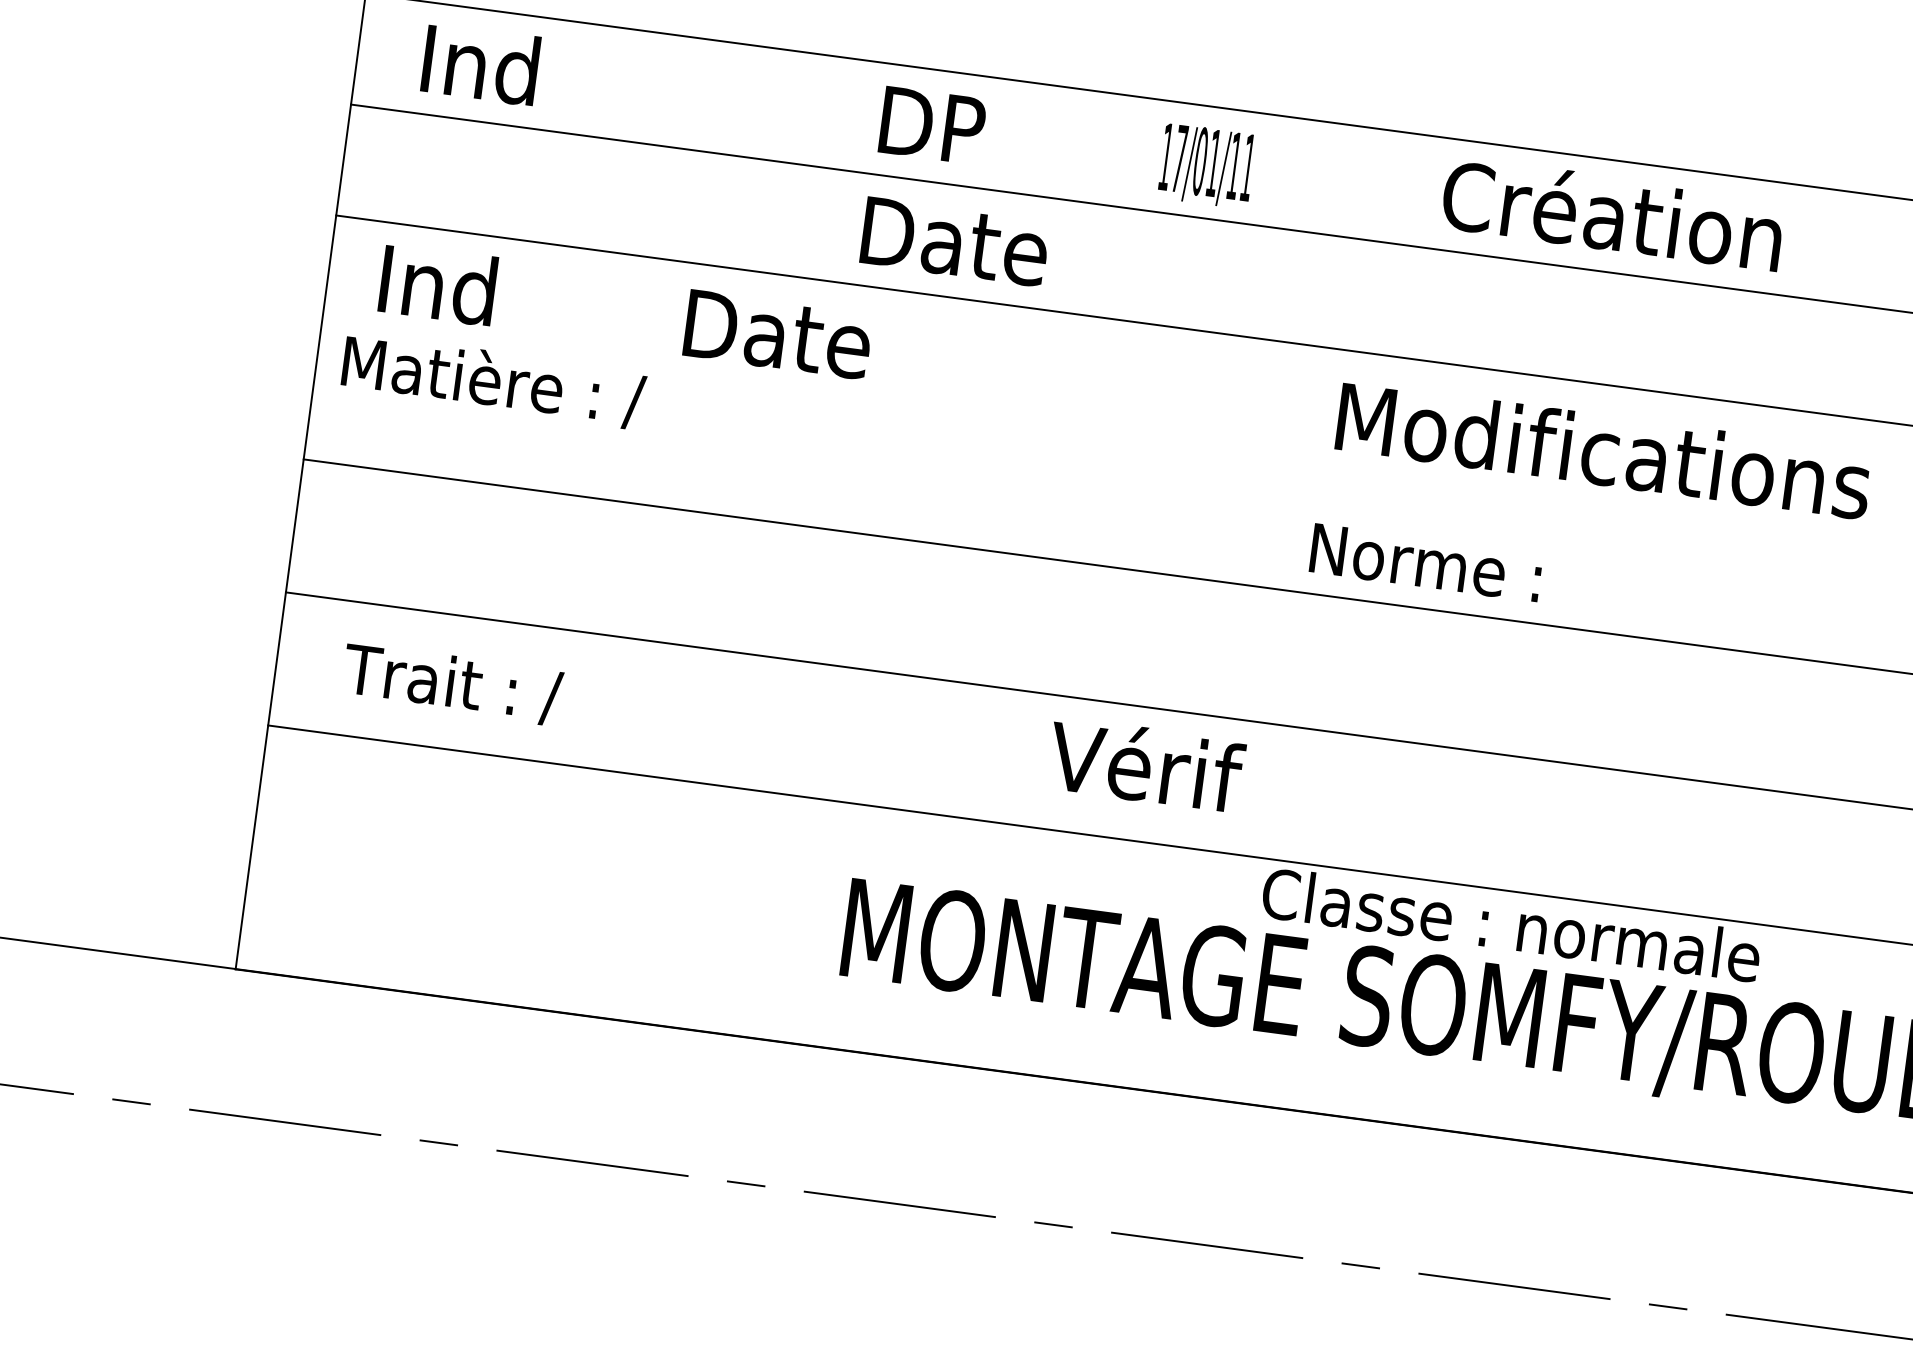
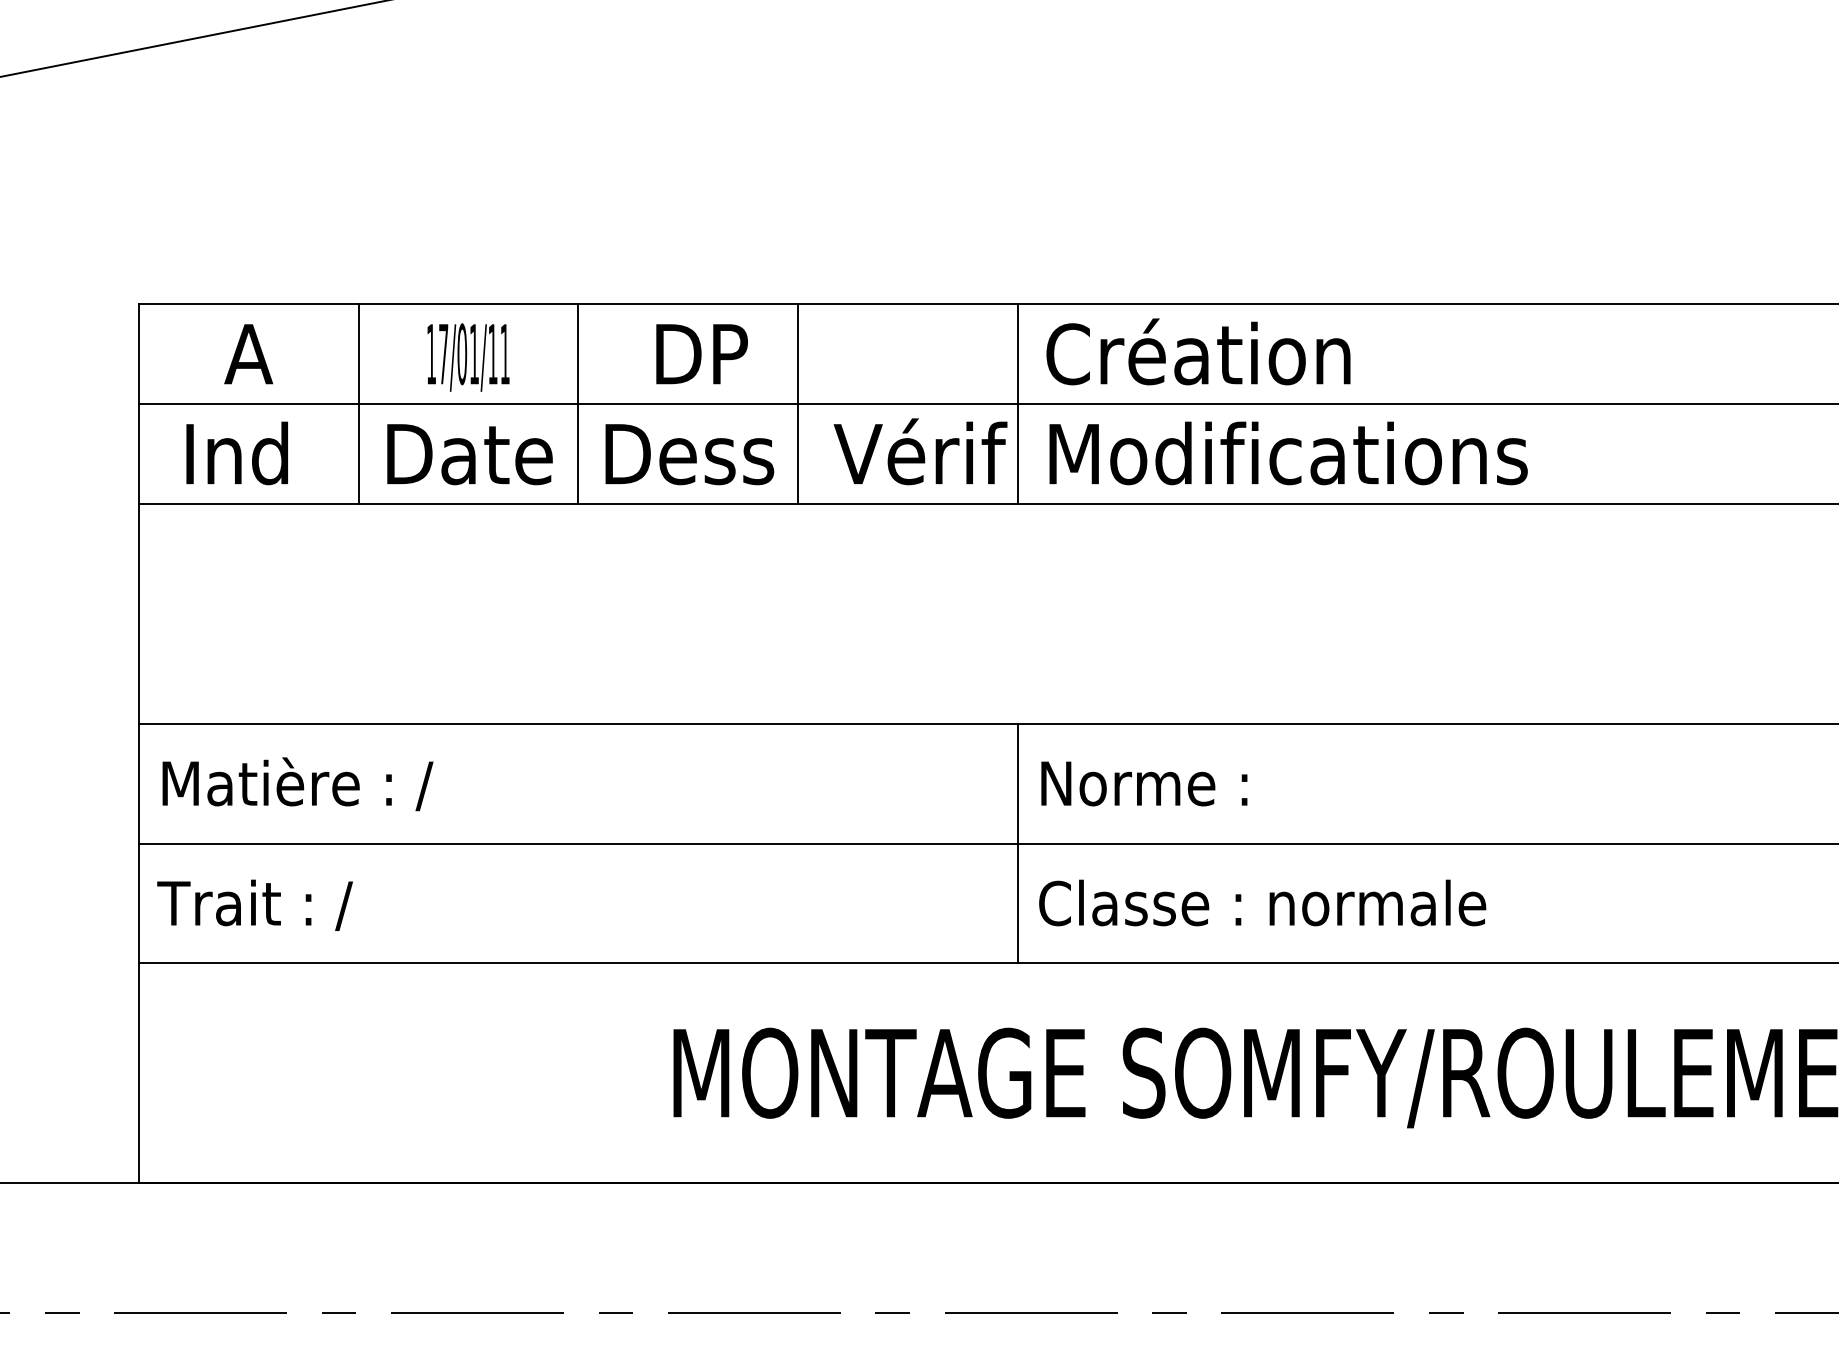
text: (480, 64) -> (248, 353), Ind -> A
text: (932, 125) -> (701, 354), moved
line: (594, 137) -> (358, 404), added
text: (1206, 166) -> (468, 357), moved
line: (839, 170) -> (578, 404), added
line: (1082, 202) -> (797, 404), added
text: (1613, 213) -> (1198, 351), moved
line: (1326, 235) -> (1017, 404), added
text: (954, 242) -> (689, 454), Date -> Dess
text: (437, 284) -> (236, 453), moved
text: (777, 334) -> (469, 454), moved
text: (493, 381) -> (297, 784), moved
text: (1604, 450) -> (1288, 453), moved
text: (1426, 562) -> (1144, 783), moved
text: (451, 683) -> (254, 904), moved
line: (1261, 722) -> (1017, 843), added
text: (1146, 764) -> (920, 451), moved
text: (1511, 924) -> (1262, 902), moved

